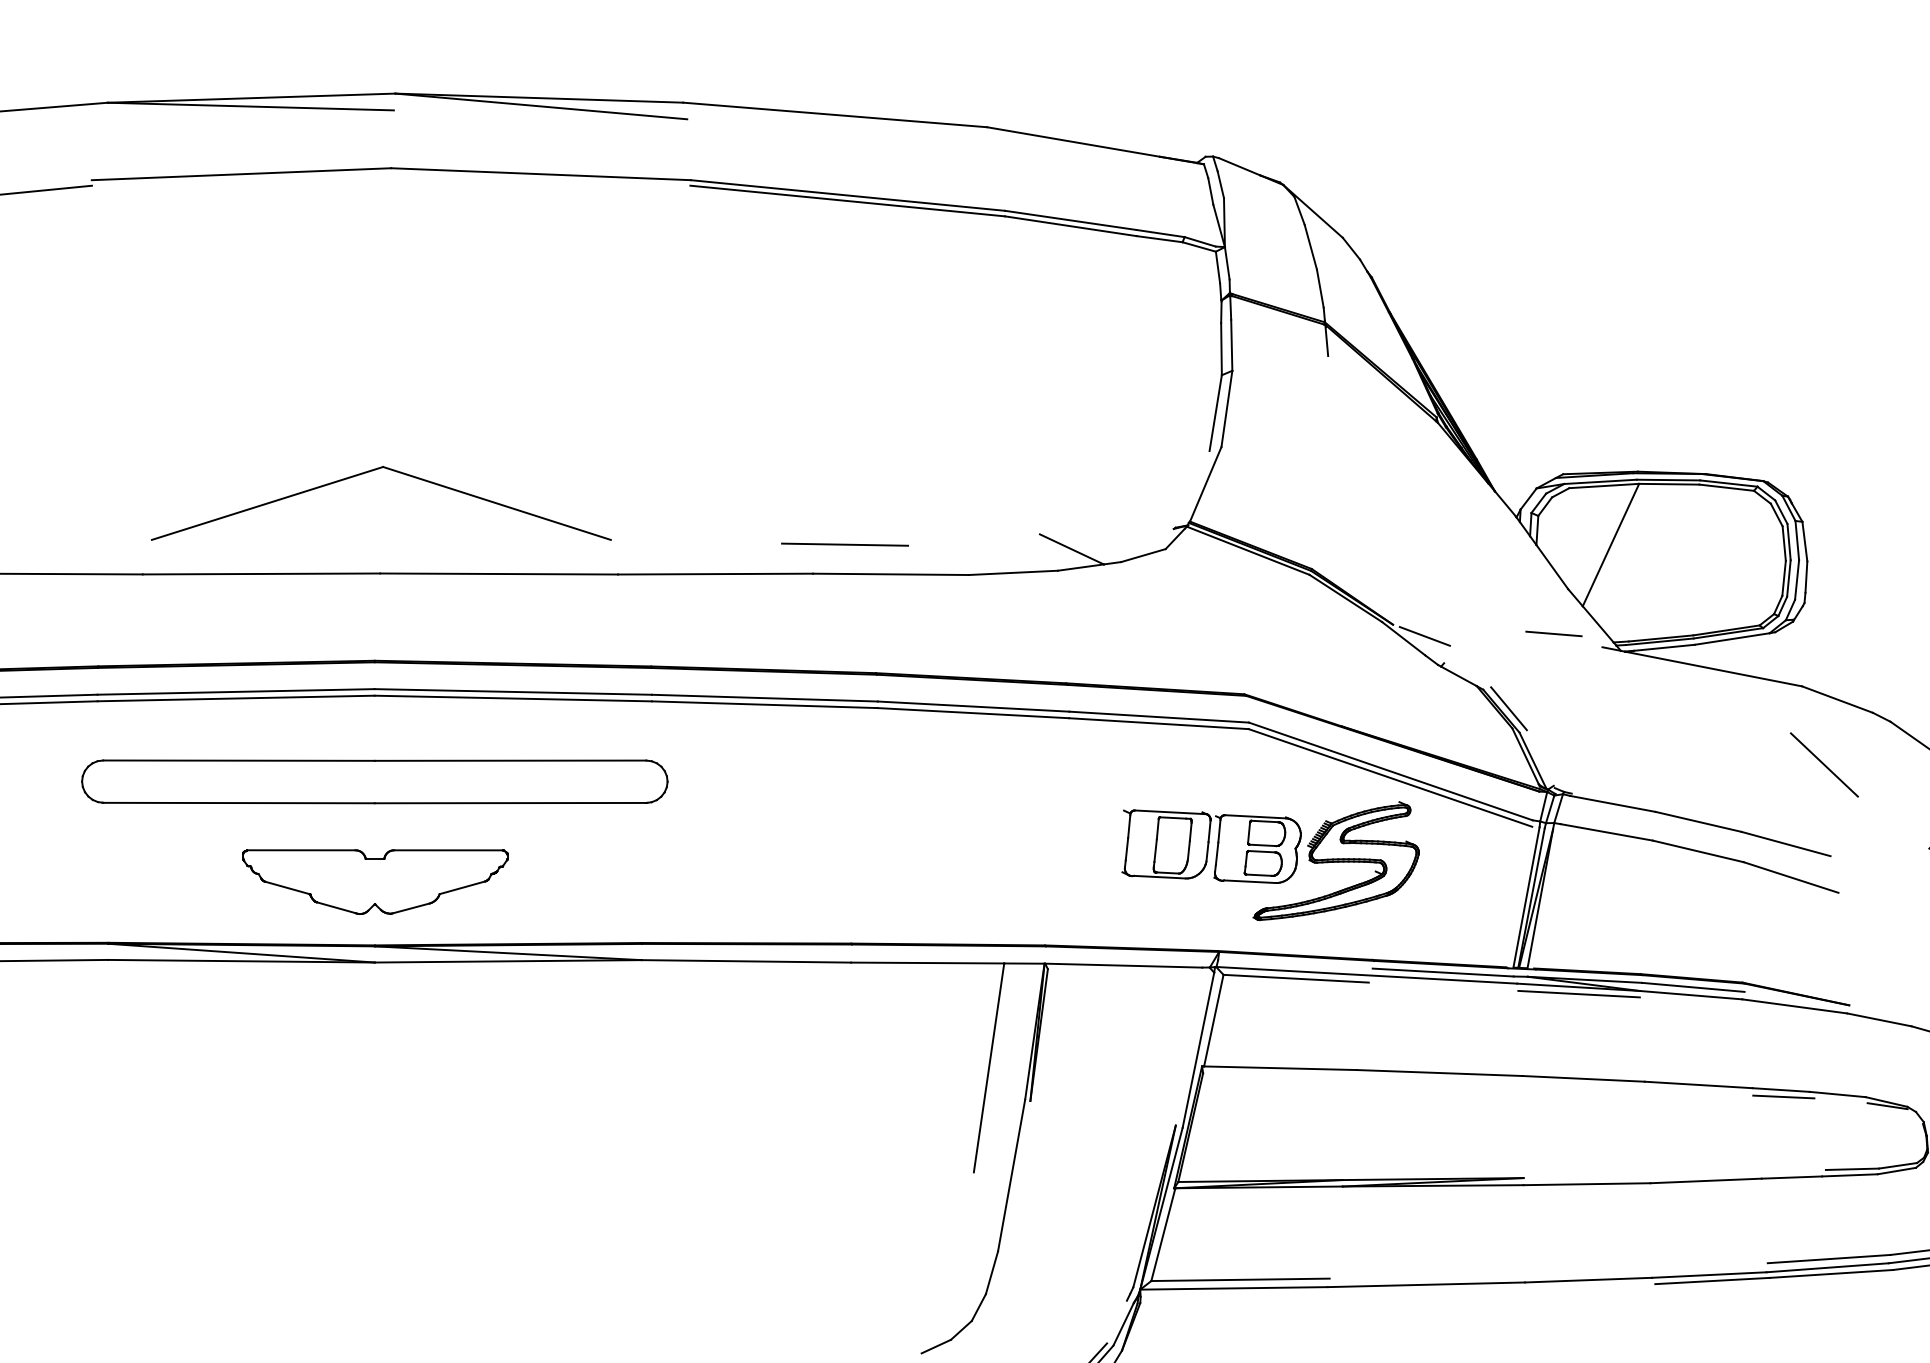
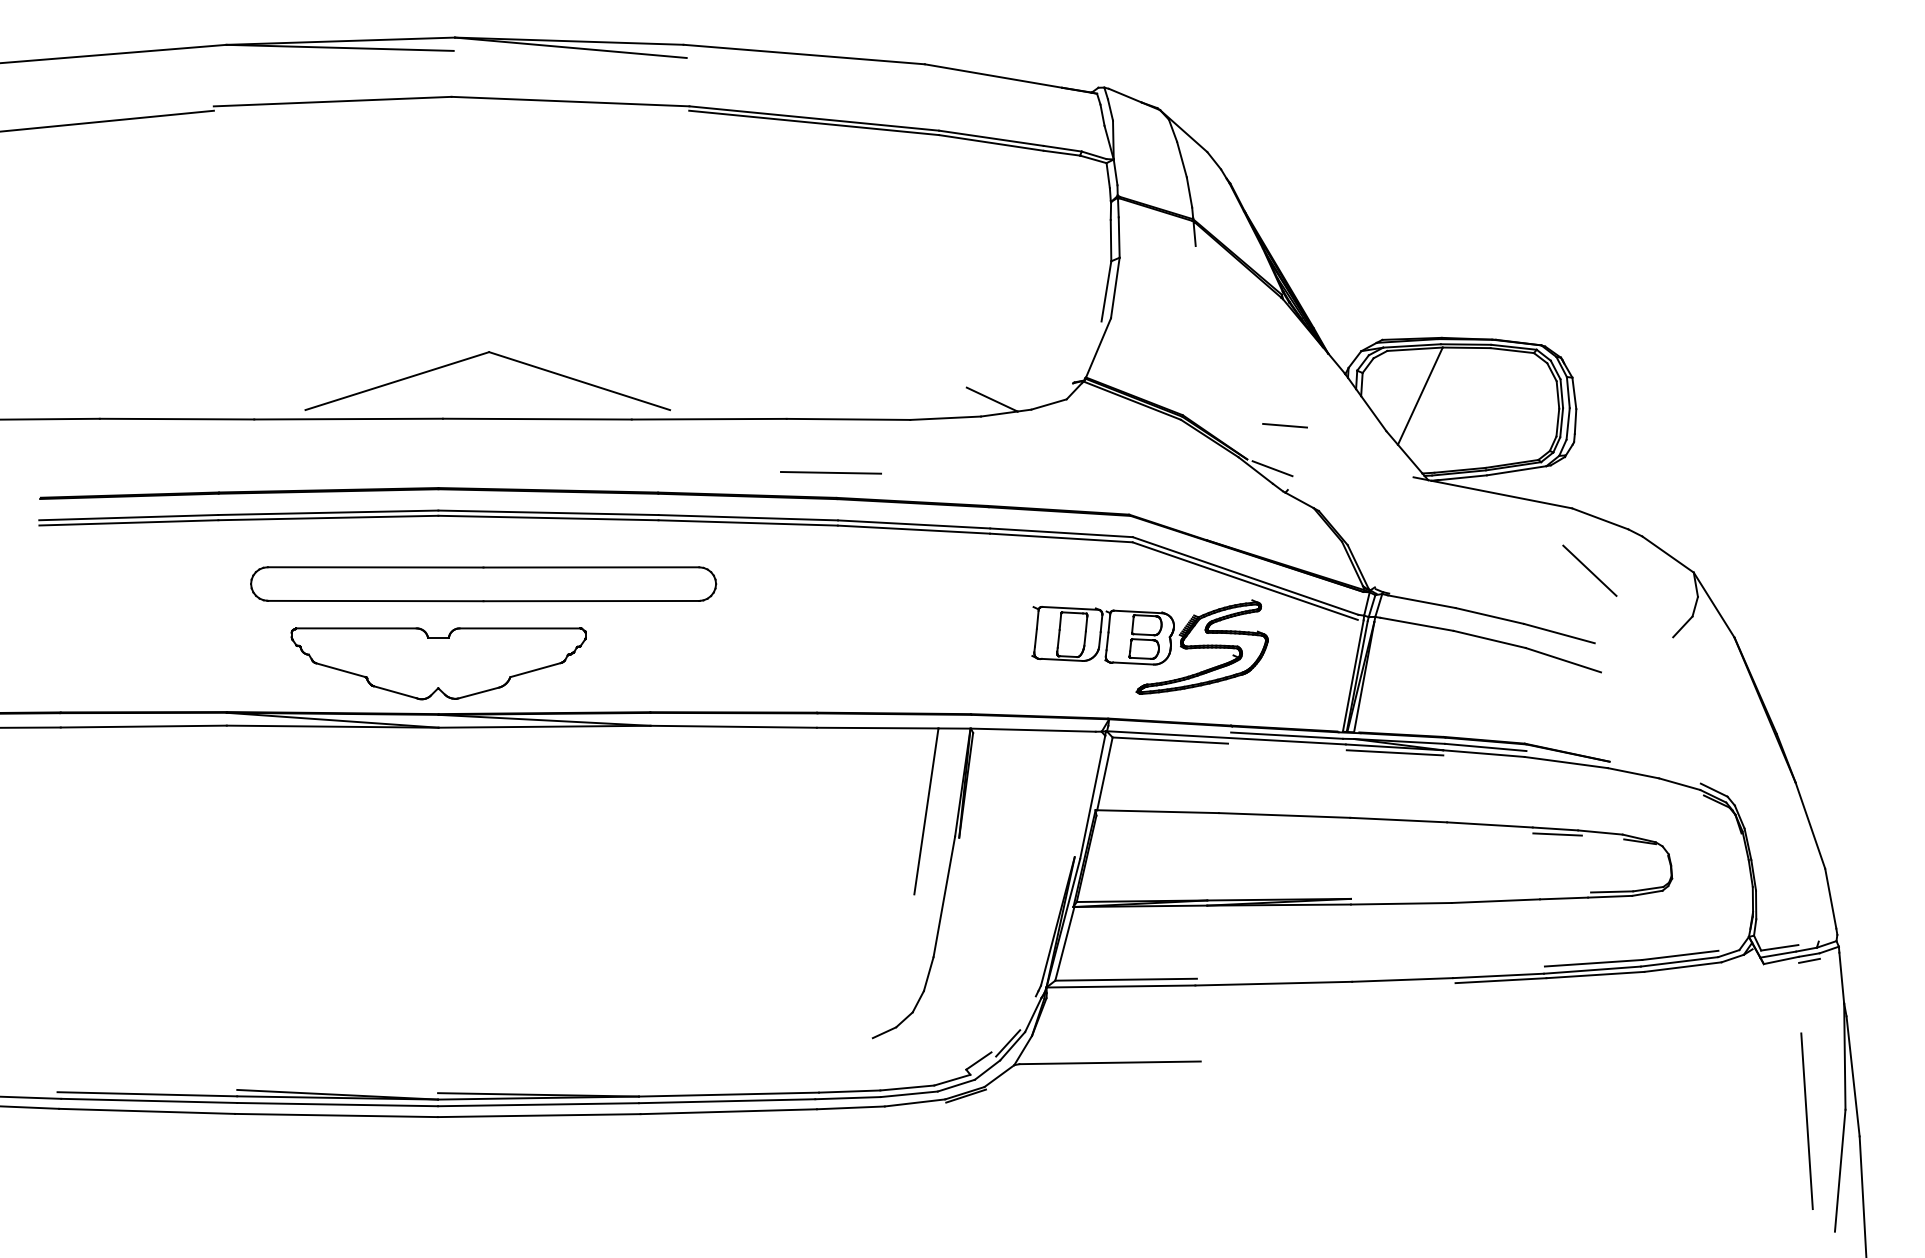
part: (370, 472) -> (479, 356), moved
line: (844, 544) -> (830, 472), moved
line: (1553, 633) -> (1284, 425), moved
line: (1509, 709) -> (1339, 526), removed
part: (374, 782) -> (483, 584), moved
part: (375, 881) -> (439, 663), size x1.4

